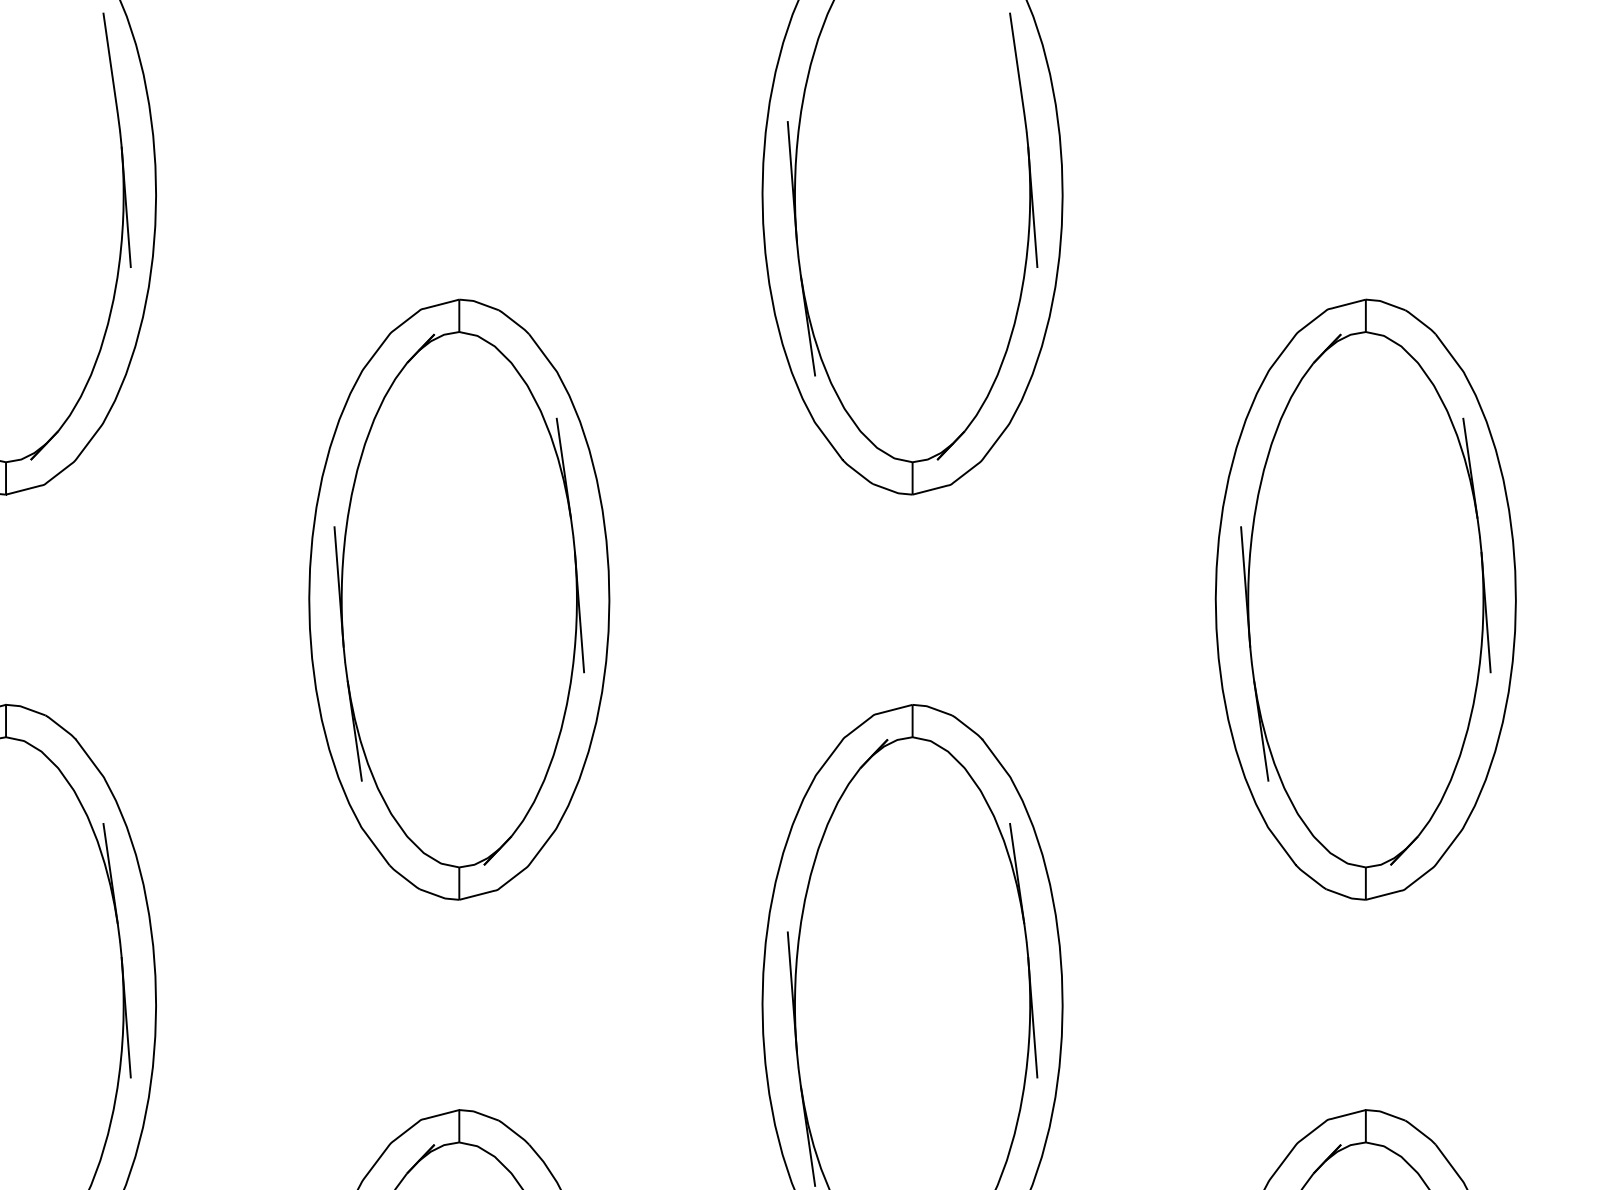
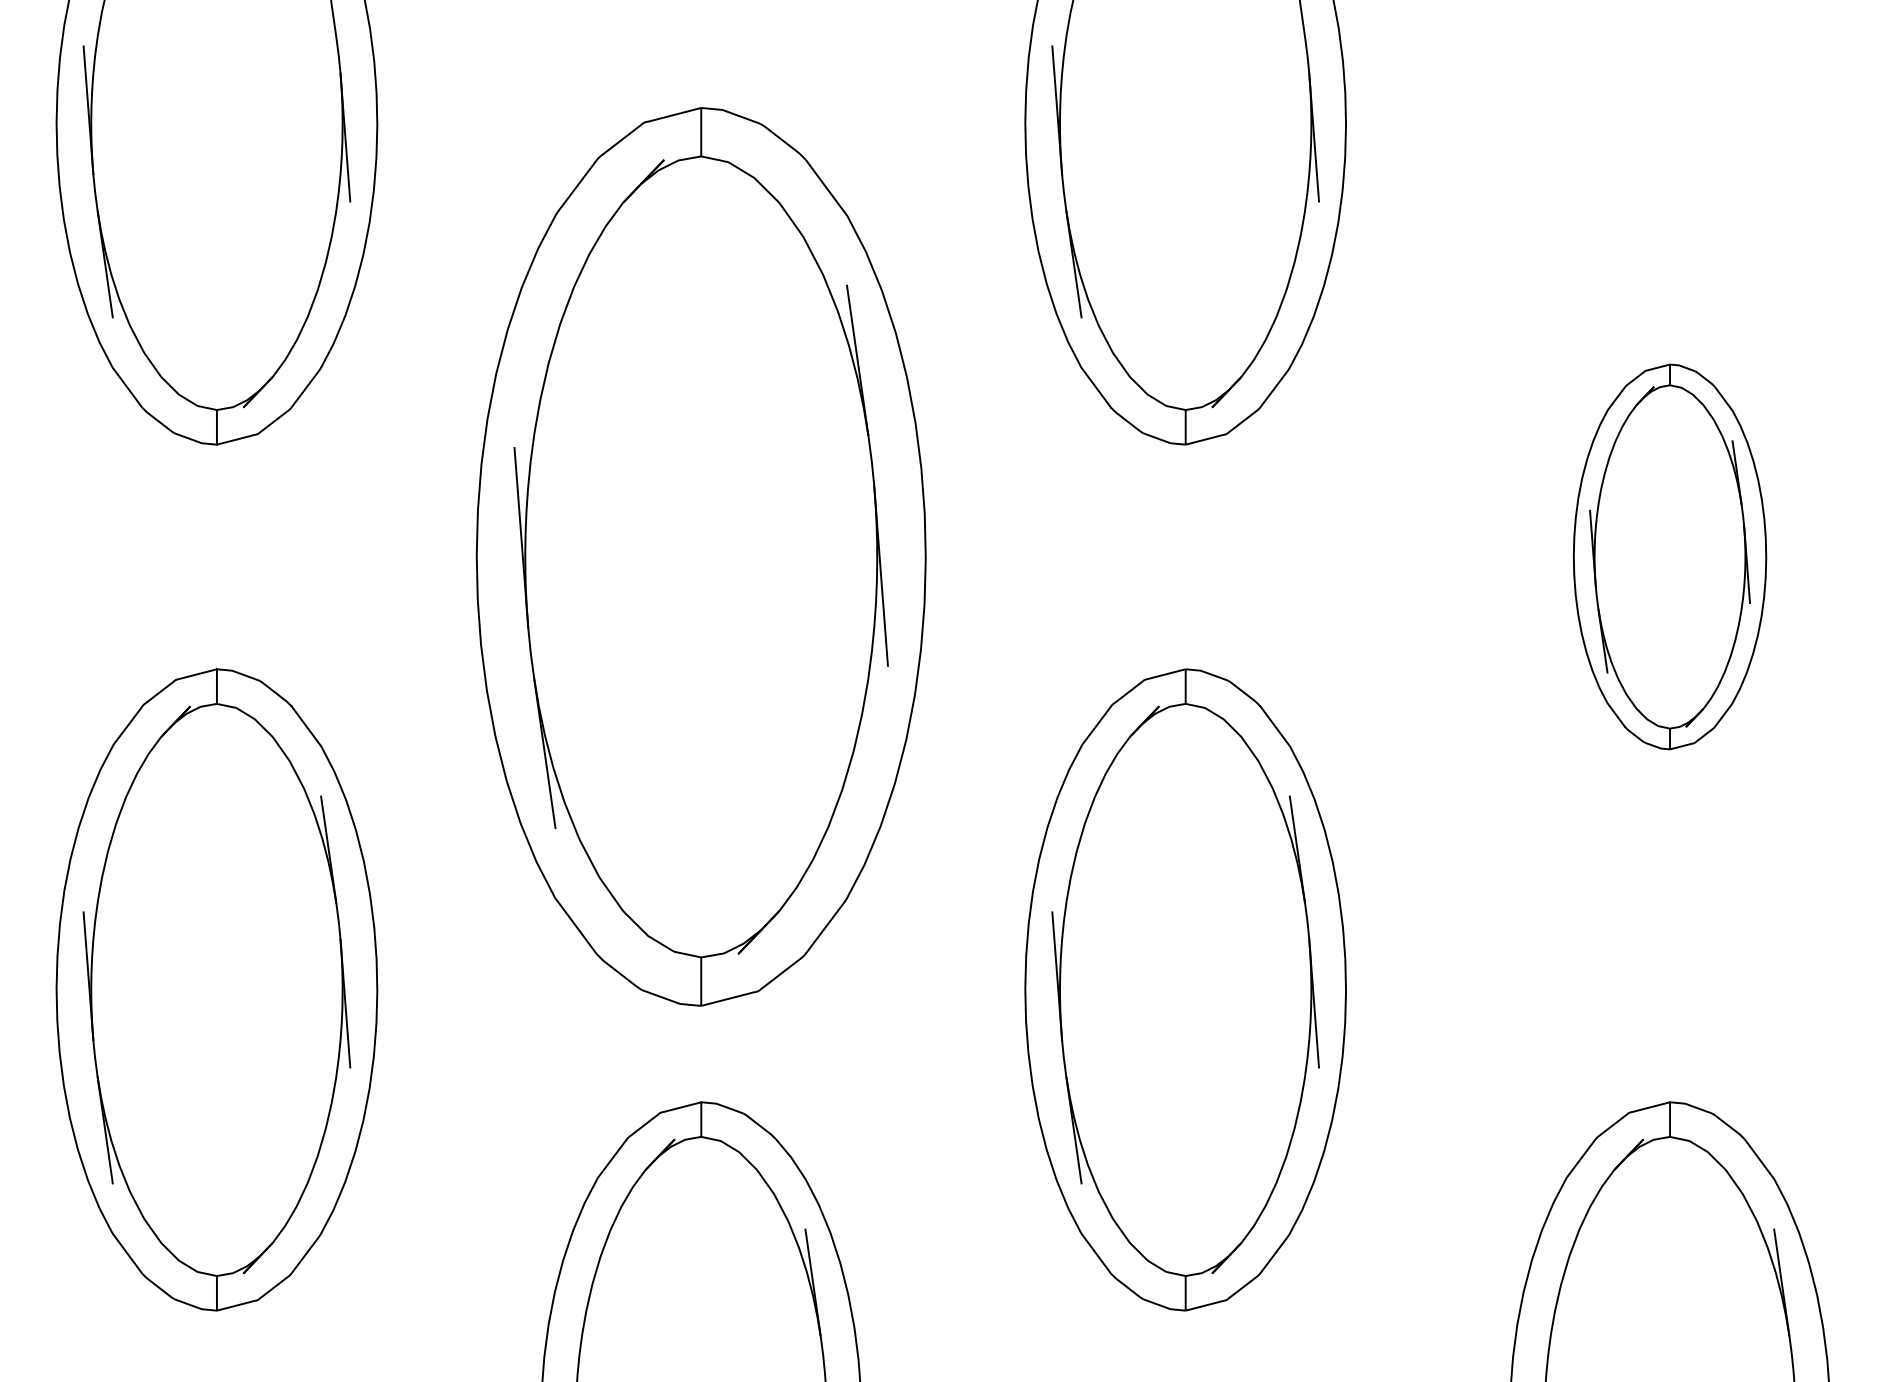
part: (459, 599) -> (701, 556), size x1.4
part: (1365, 599) -> (1669, 556), size x0.6

